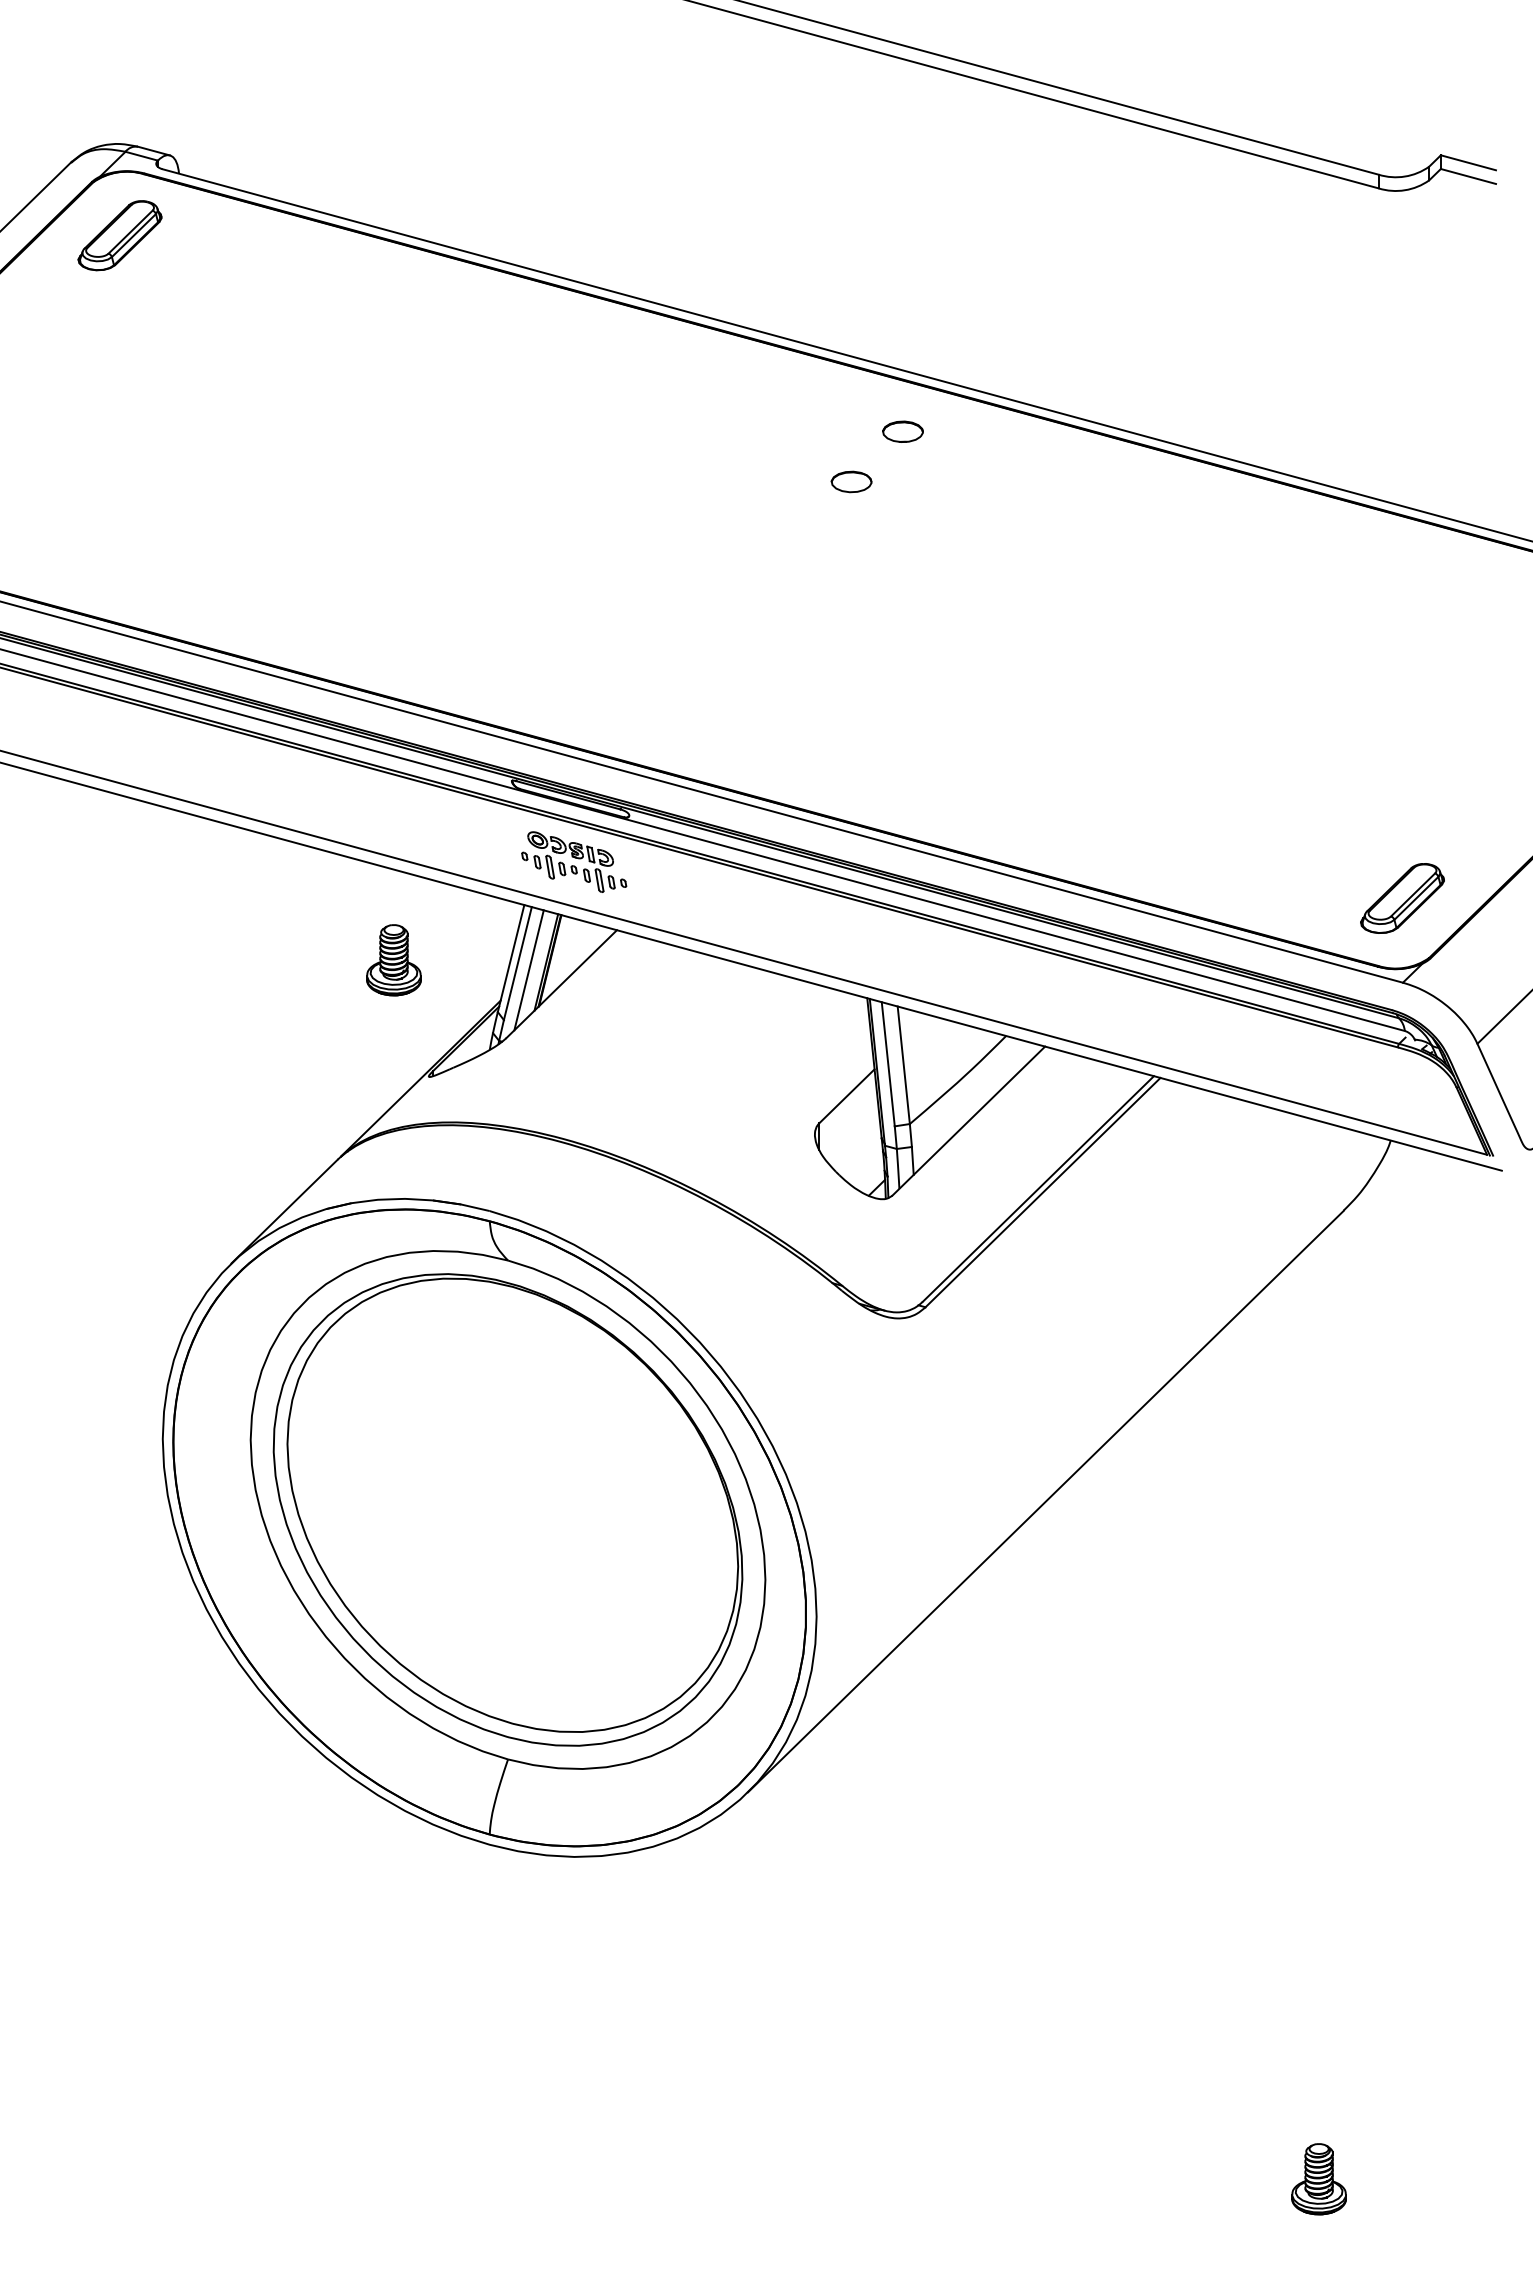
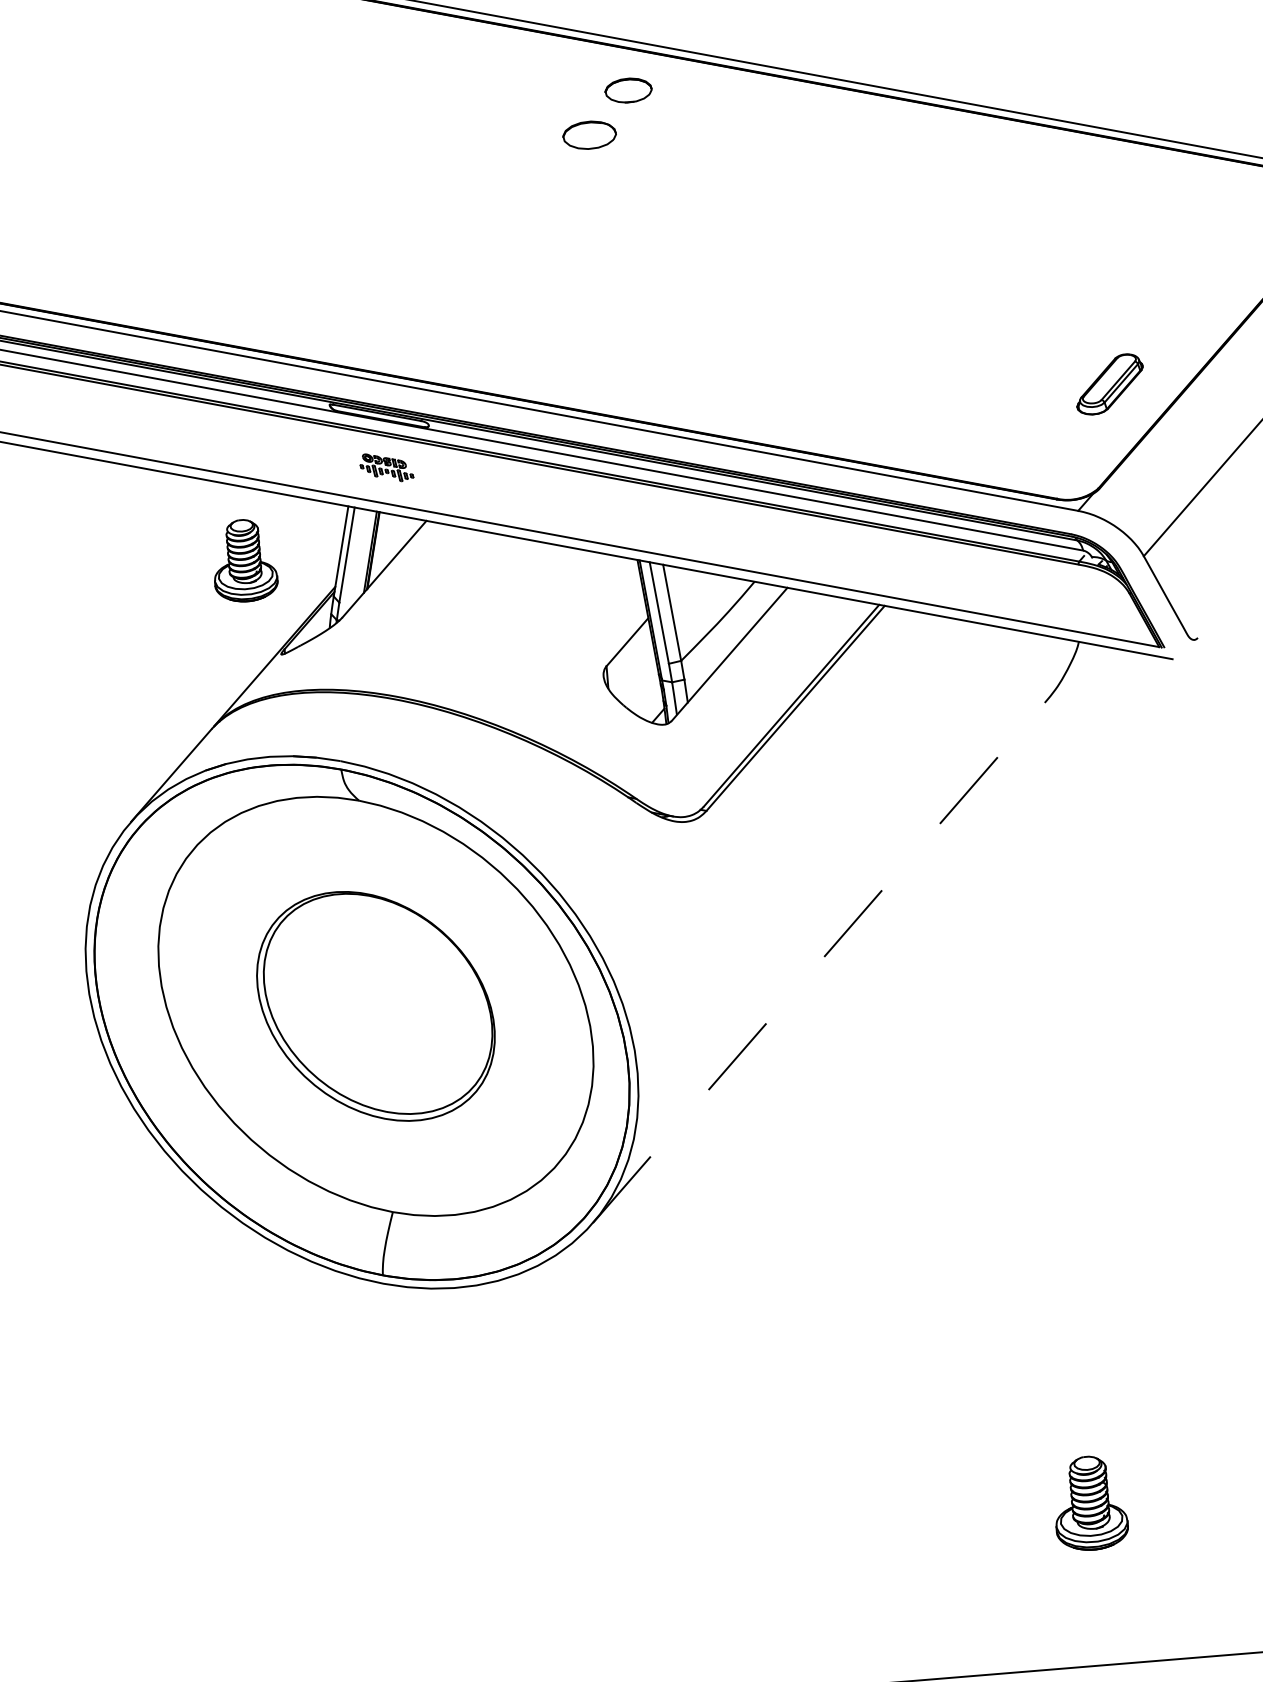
part: (902, 431) -> (628, 90), size x1.4
part: (851, 481) -> (589, 134), size x1.6
part: (574, 861) -> (386, 467), size x0.6
part: (1402, 898) -> (1109, 384), moved
part: (393, 960) -> (244, 561), size x1.4
line: (528, 970) -> (356, 560), removed
line: (1046, 1501) -> (819, 962), solid -> dashed
part: (507, 1509) -> (375, 1006), size x0.6
part: (1318, 2179) -> (1089, 1503), size x1.6

